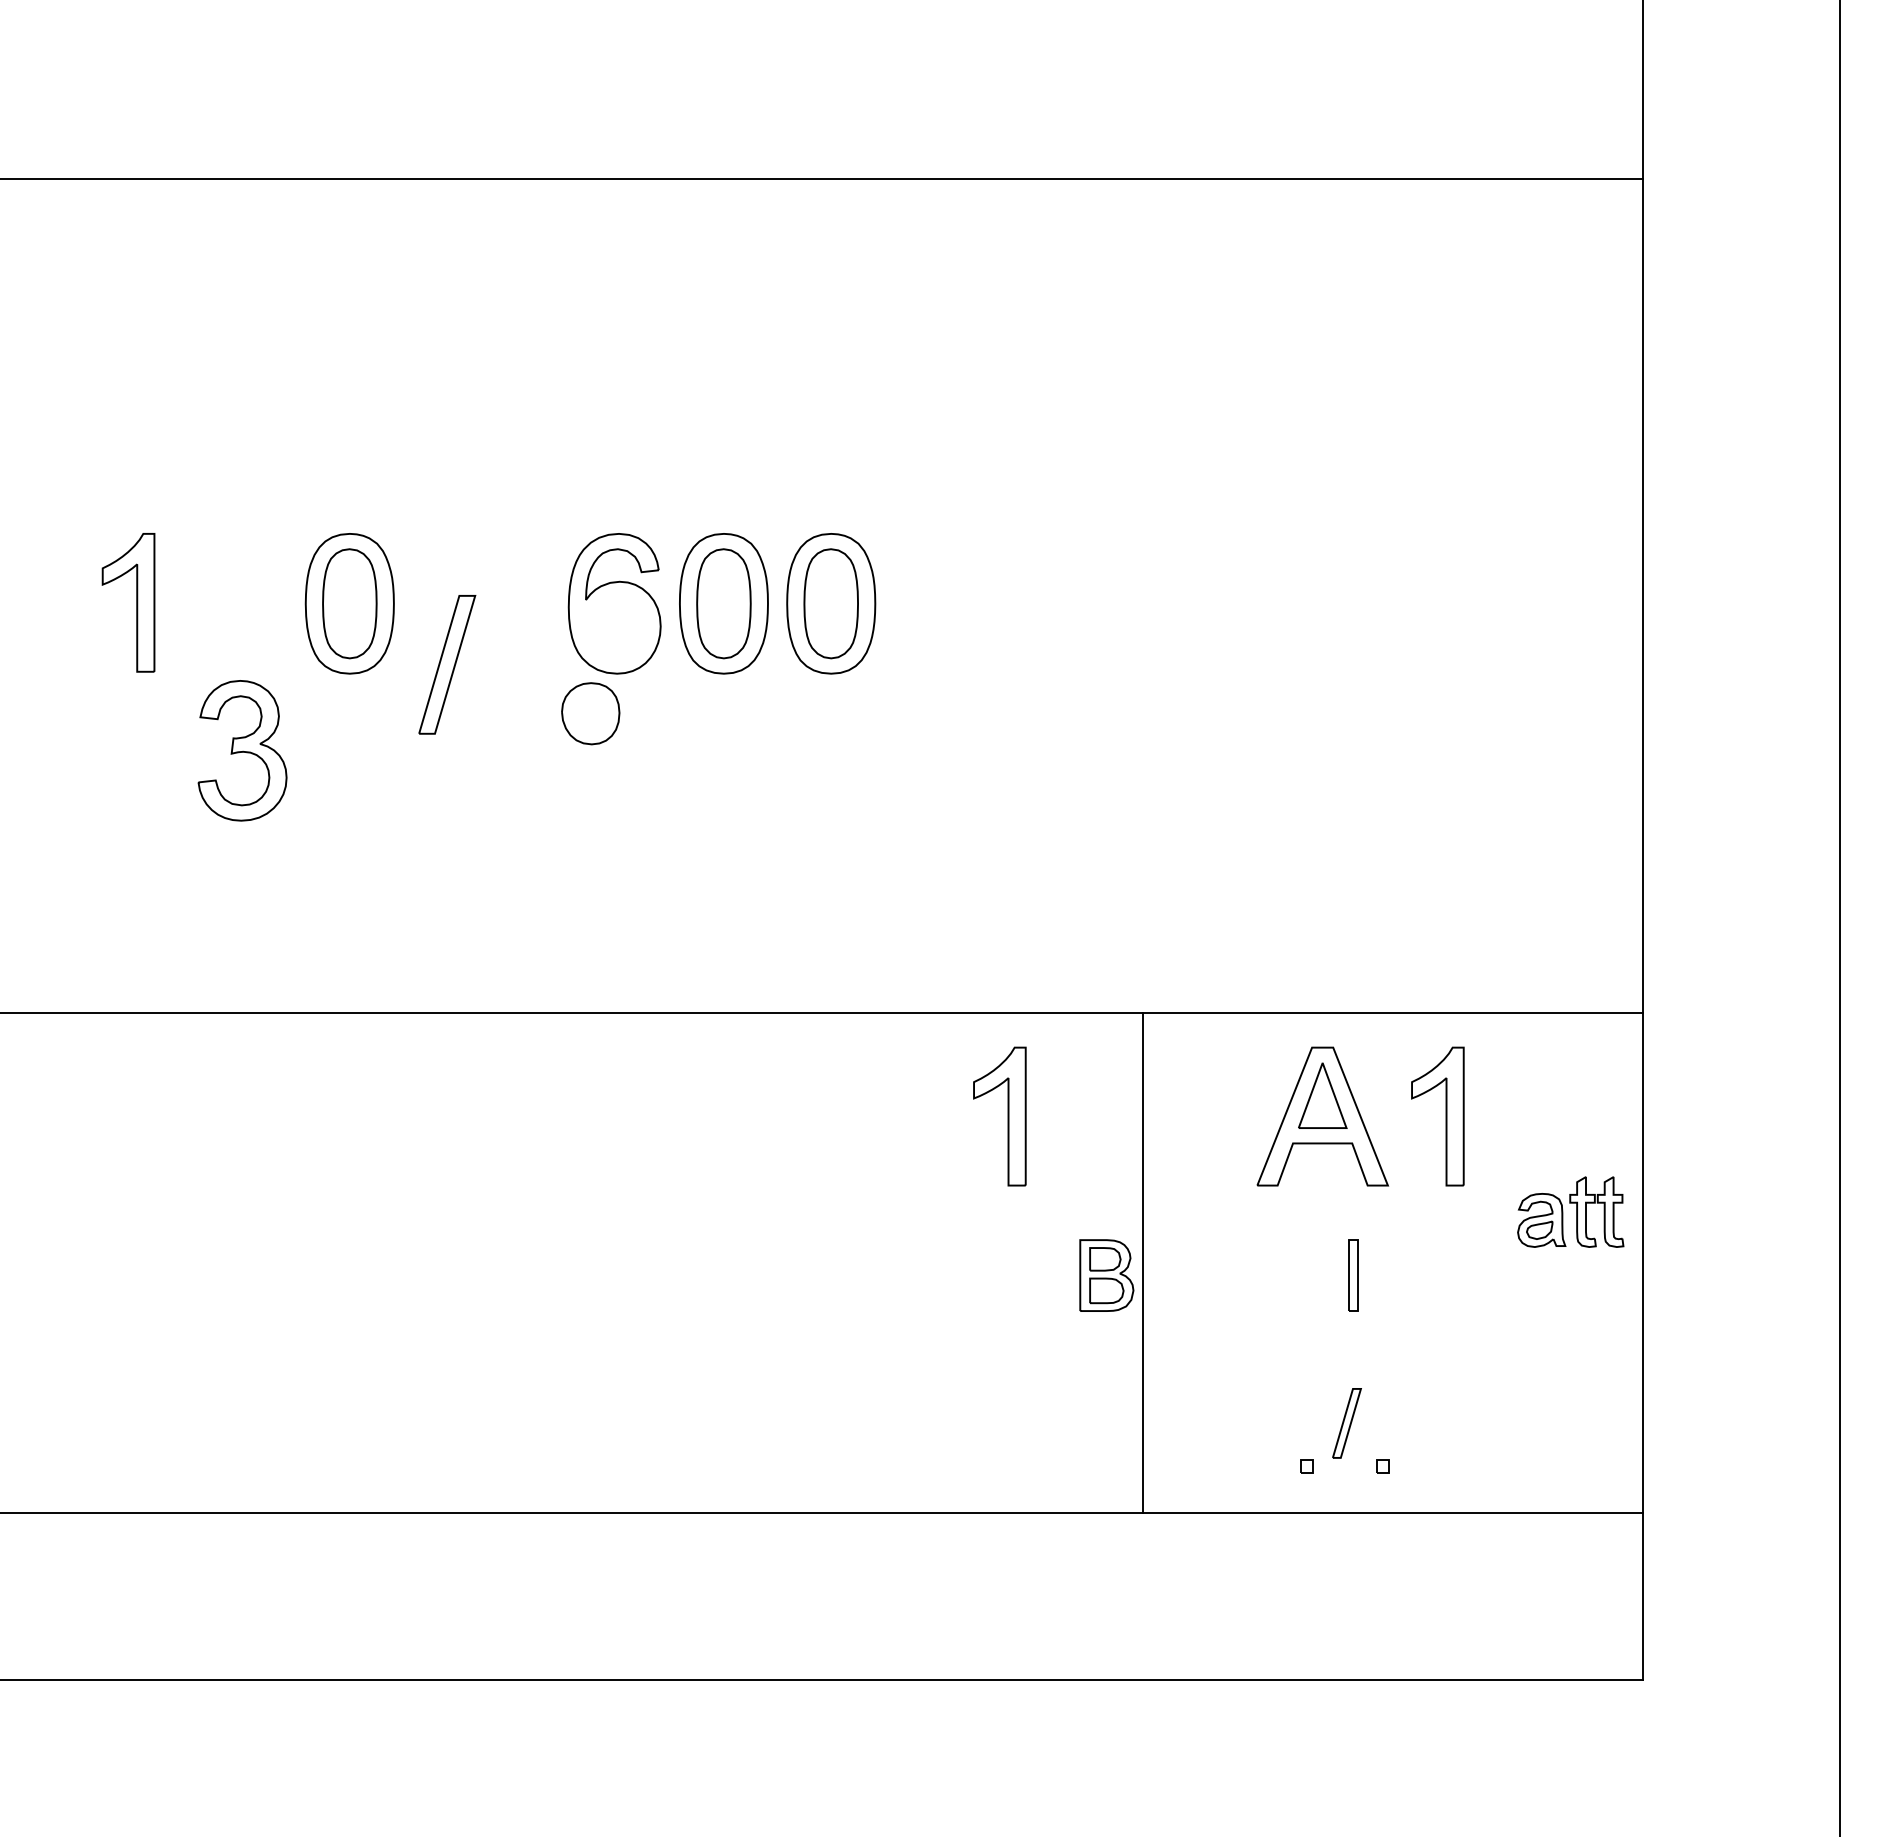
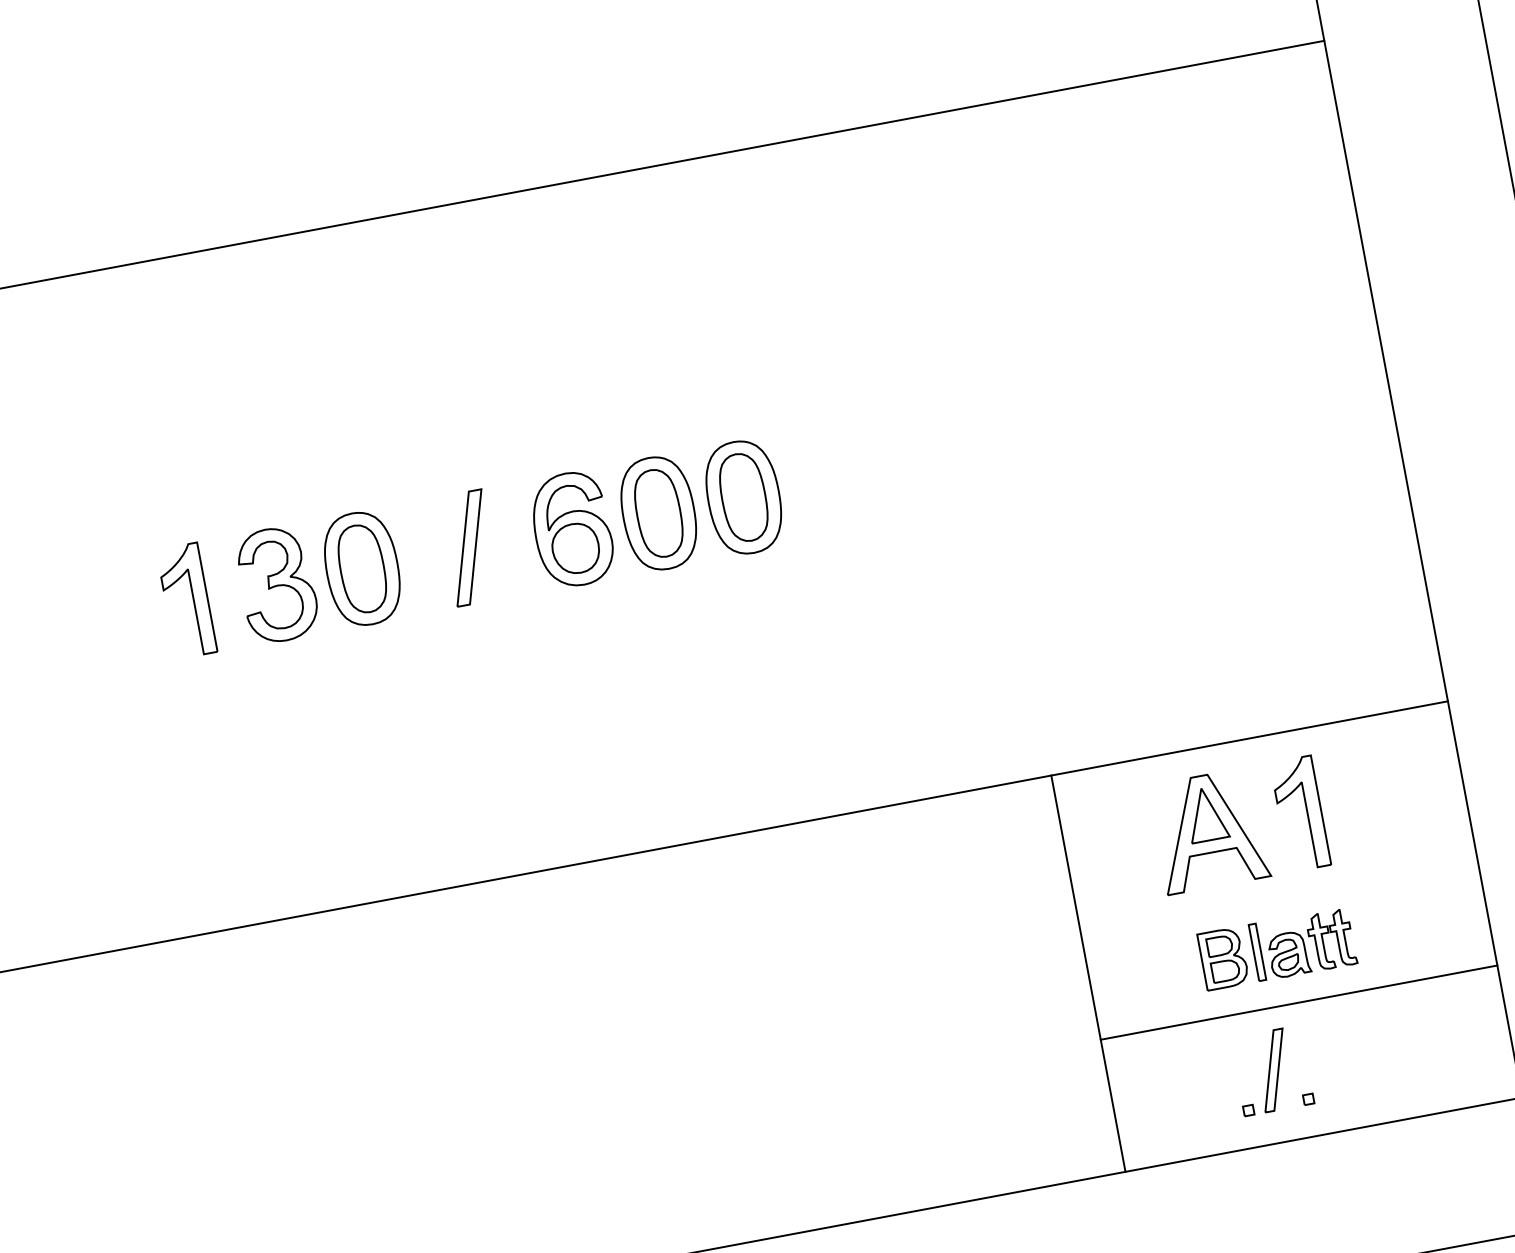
part: (447, 664) -> (469, 547), moved
part: (590, 713) -> (575, 548), moved
part: (242, 750) -> (277, 584), moved
part: (1007, 1116) -> (959, 877), removed
part: (1570, 1211) -> (1310, 943), moved
part: (1106, 1275) -> (1223, 958), moved
line: (1392, 1346) -> (1298, 1002), added
part: (1346, 1423) -> (1273, 1070), size x1.43

